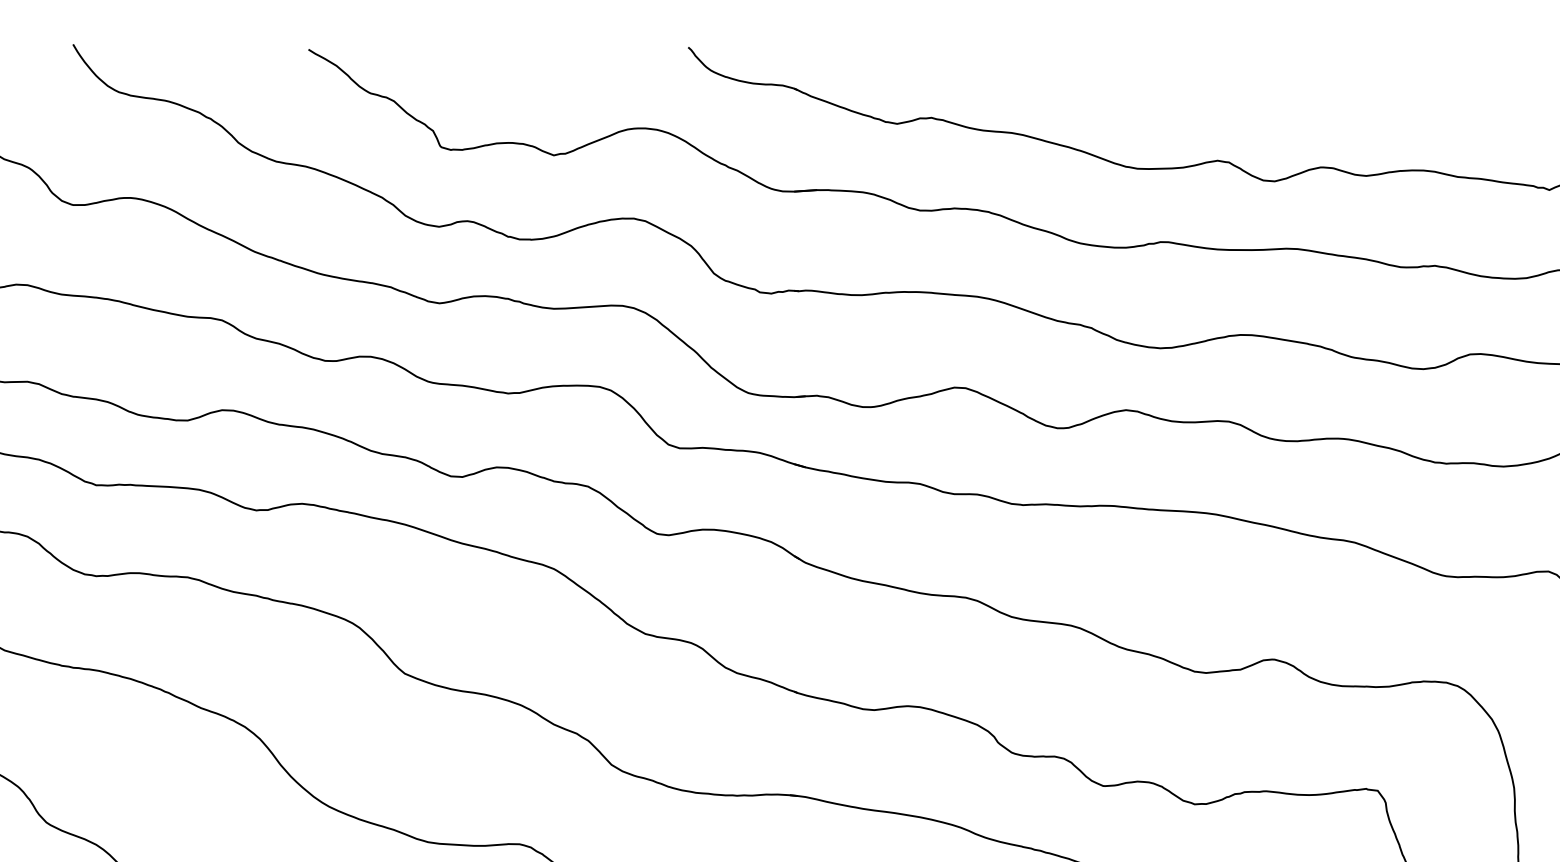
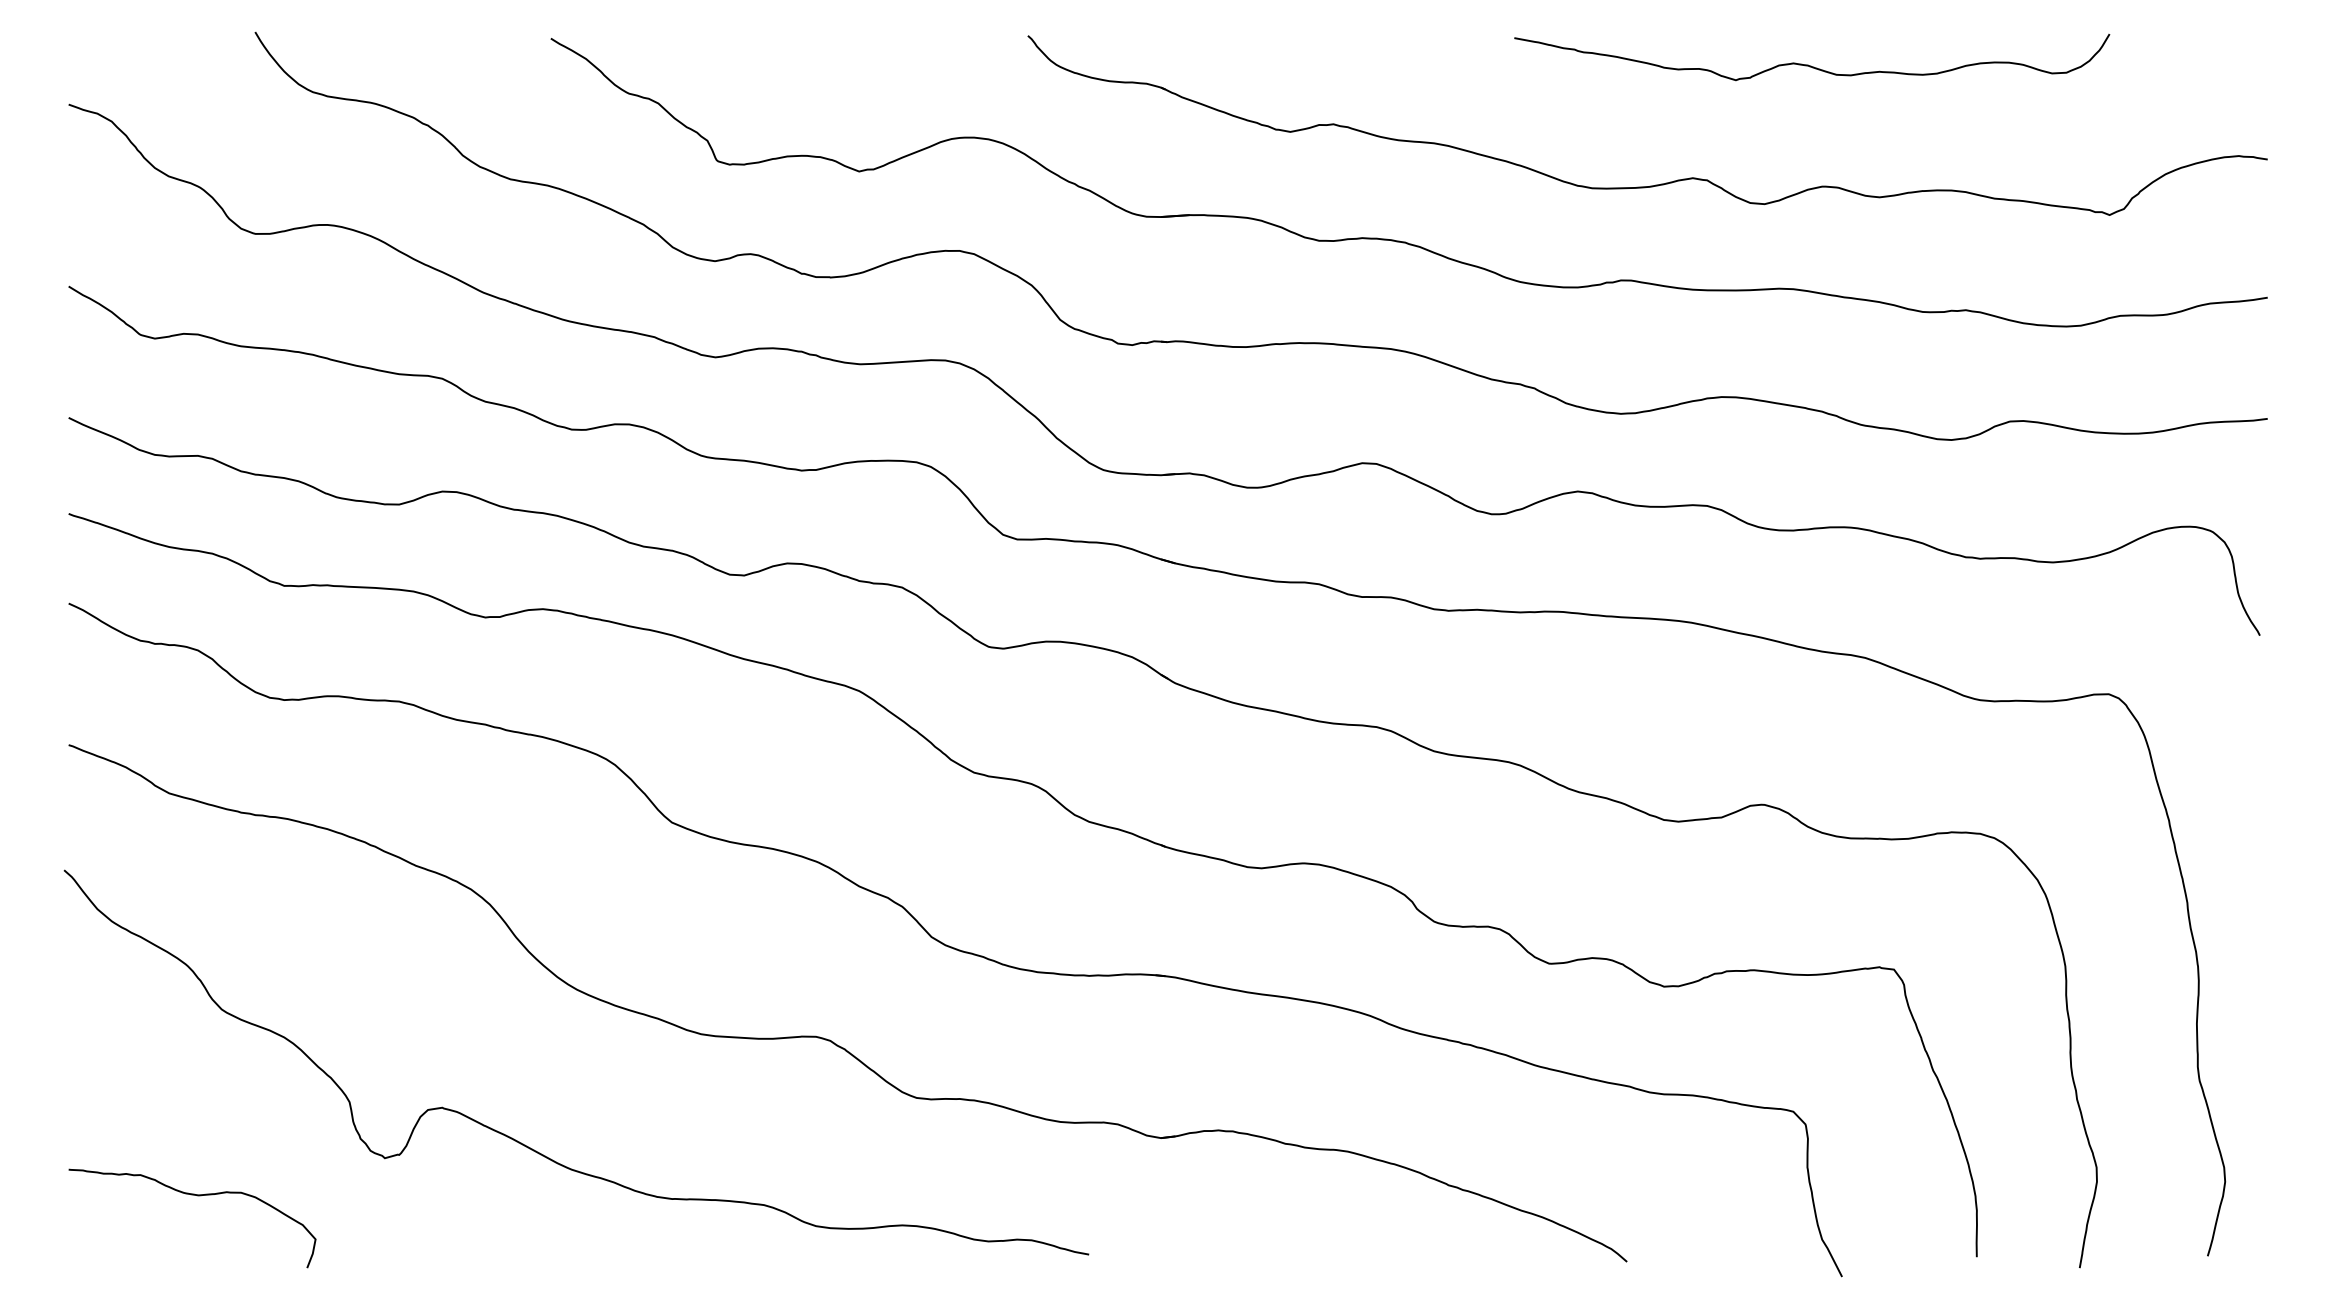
curve: (1309, 70) -> (1808, 64), added

